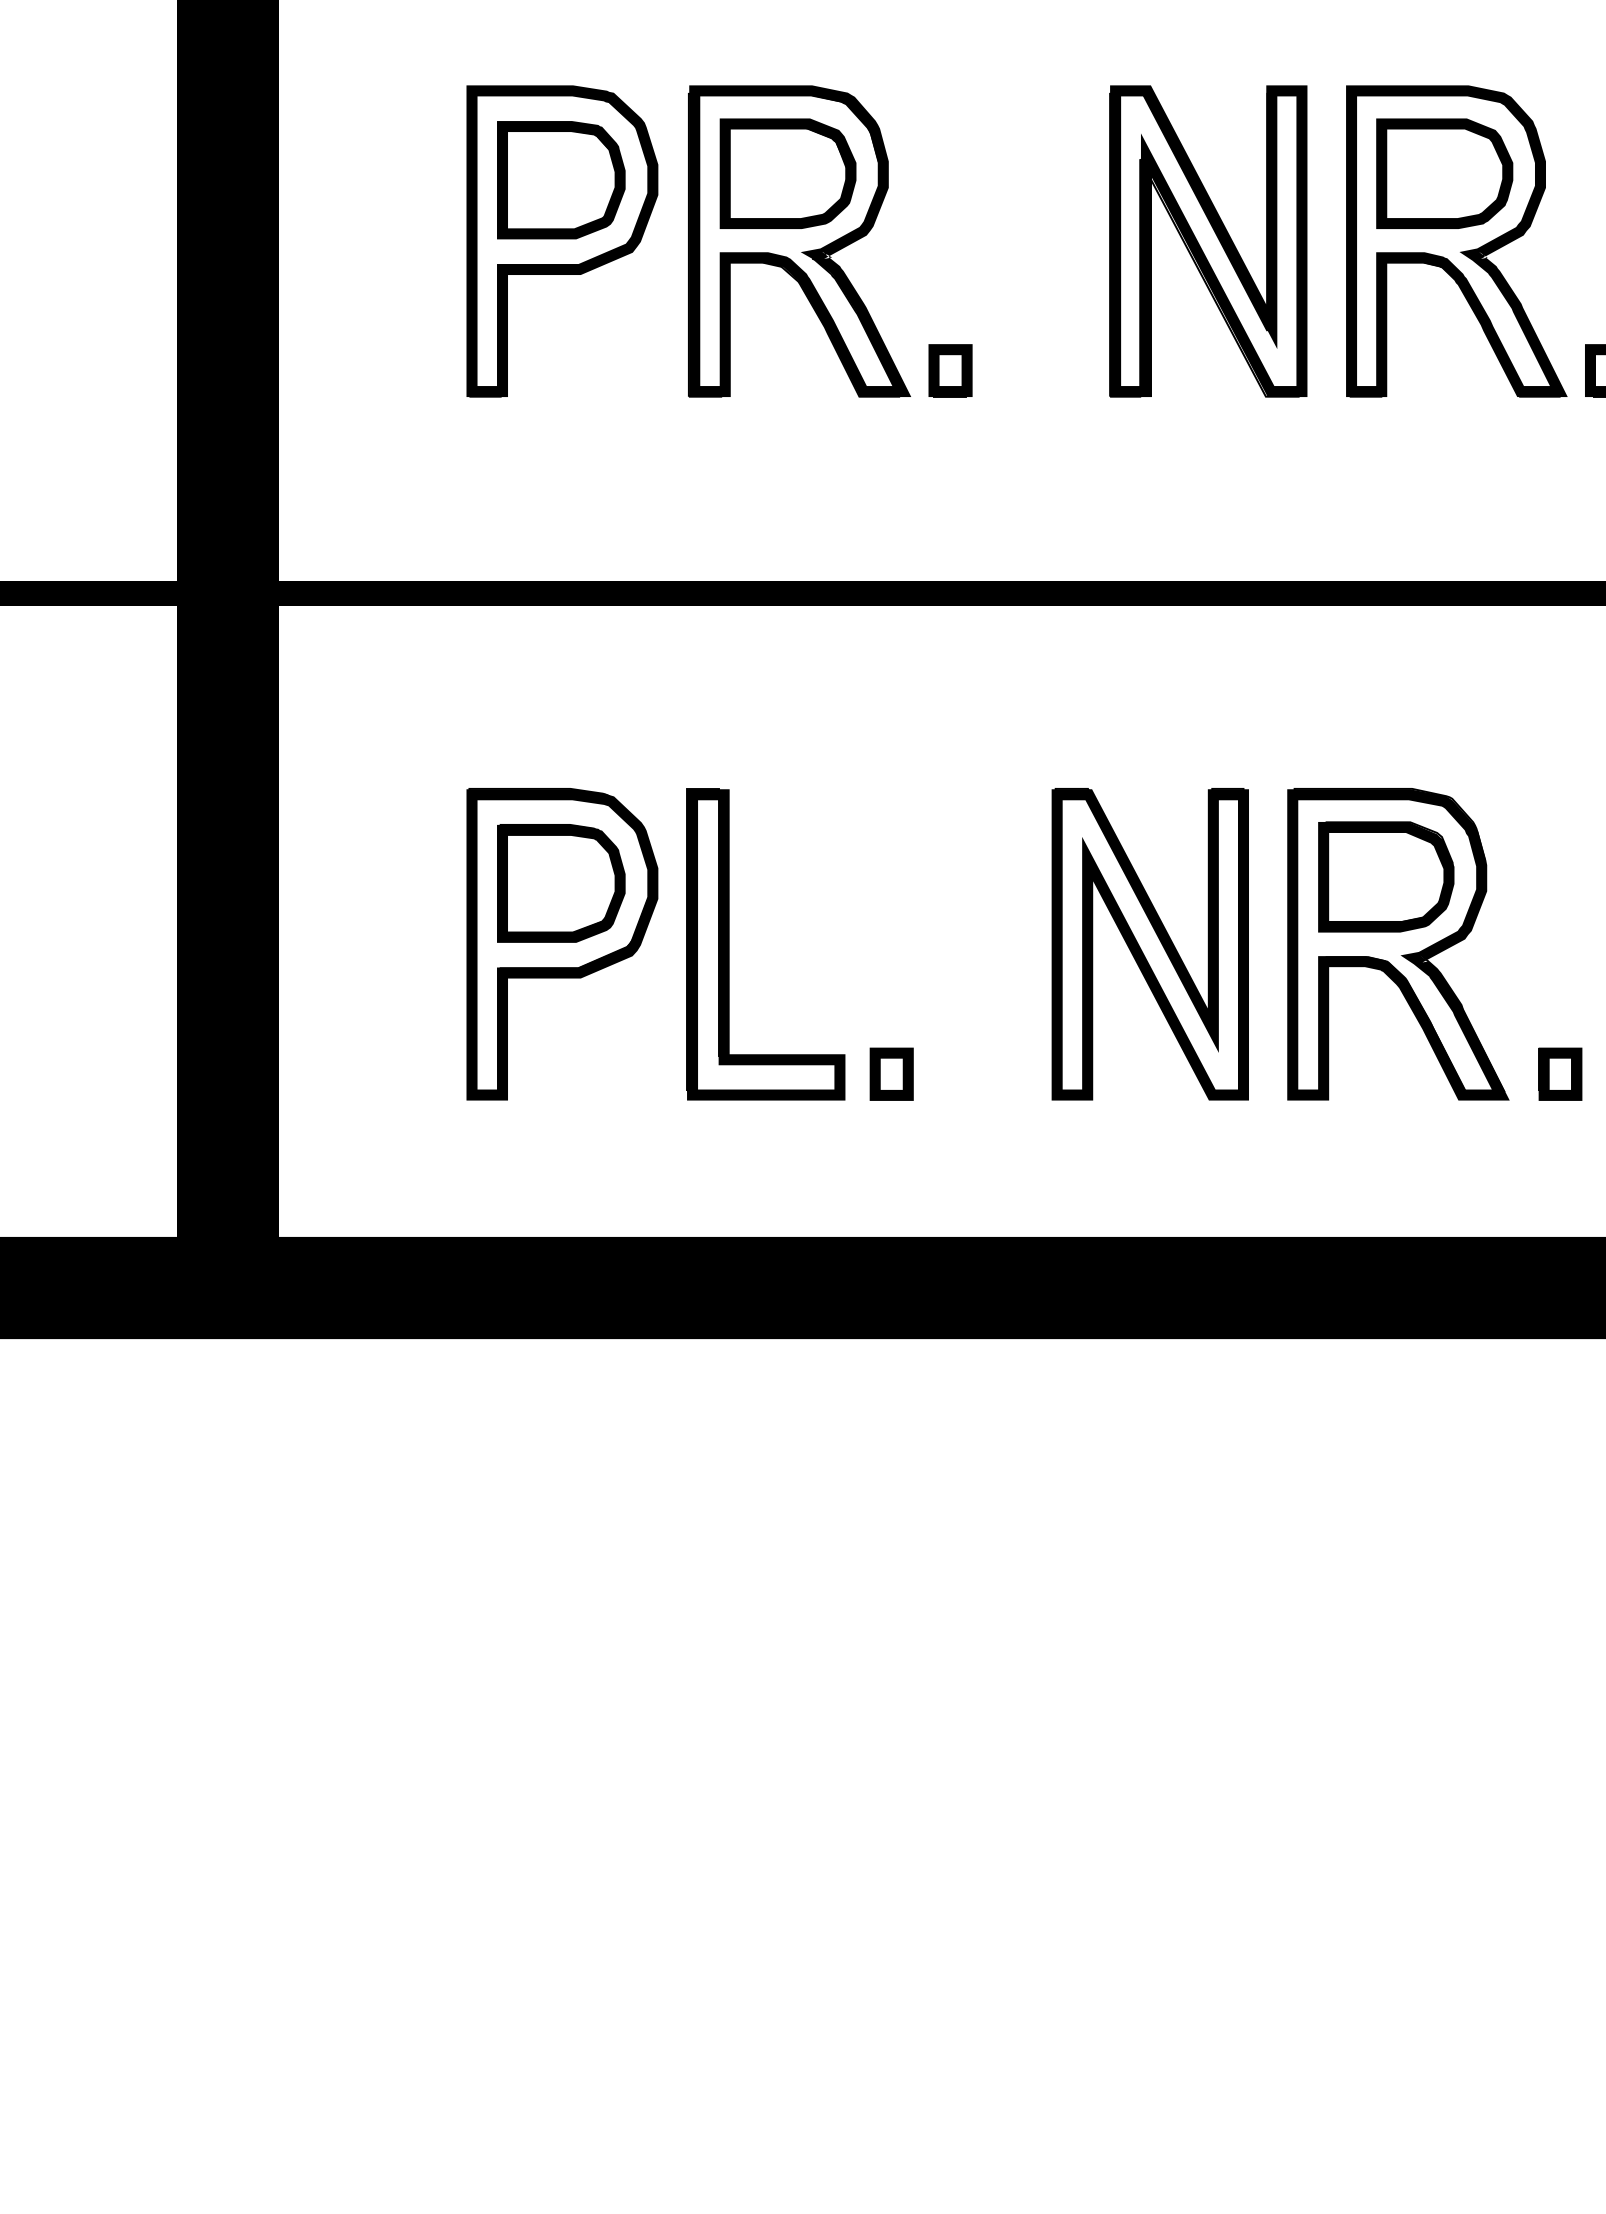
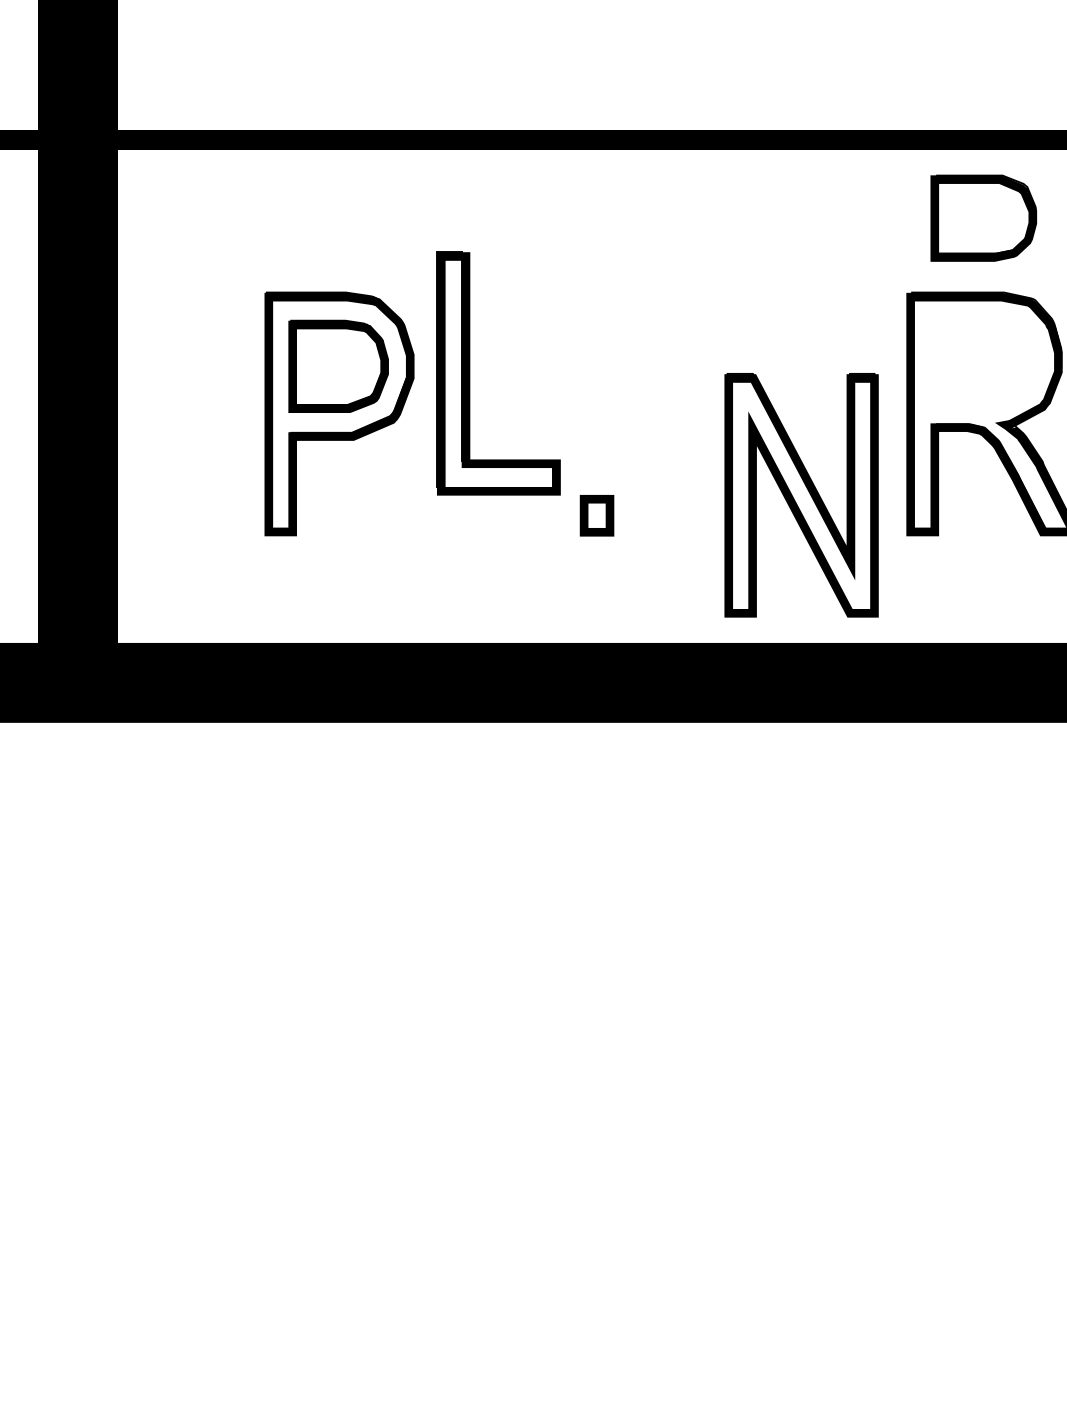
part: (1386, 876) -> (983, 217), moved
part: (729, 944) -> (470, 373), moved
part: (1149, 944) -> (800, 495), moved

